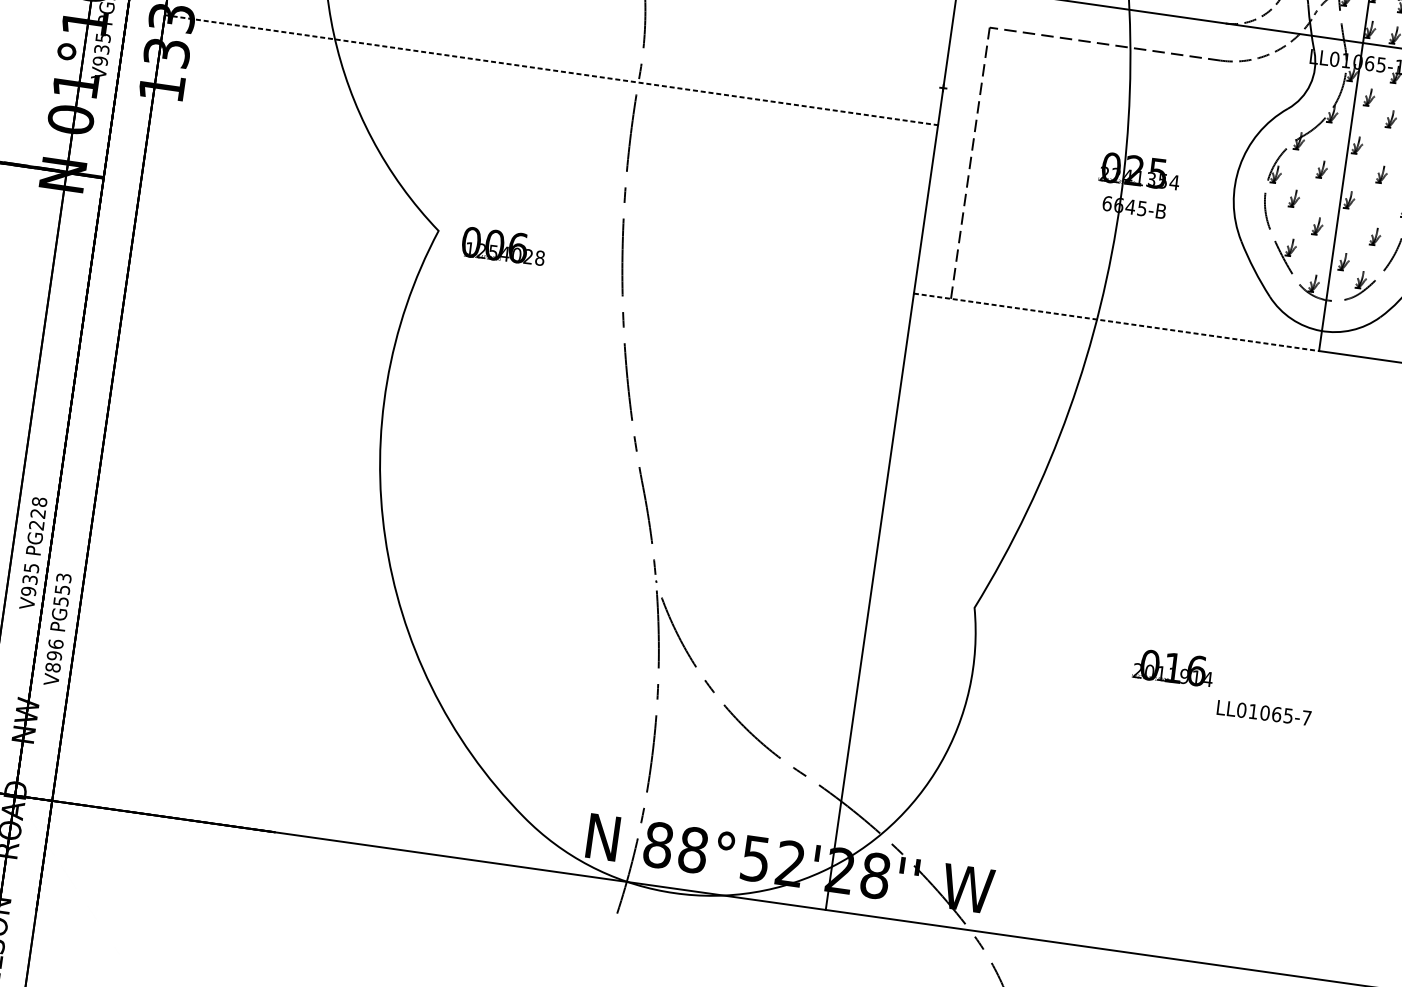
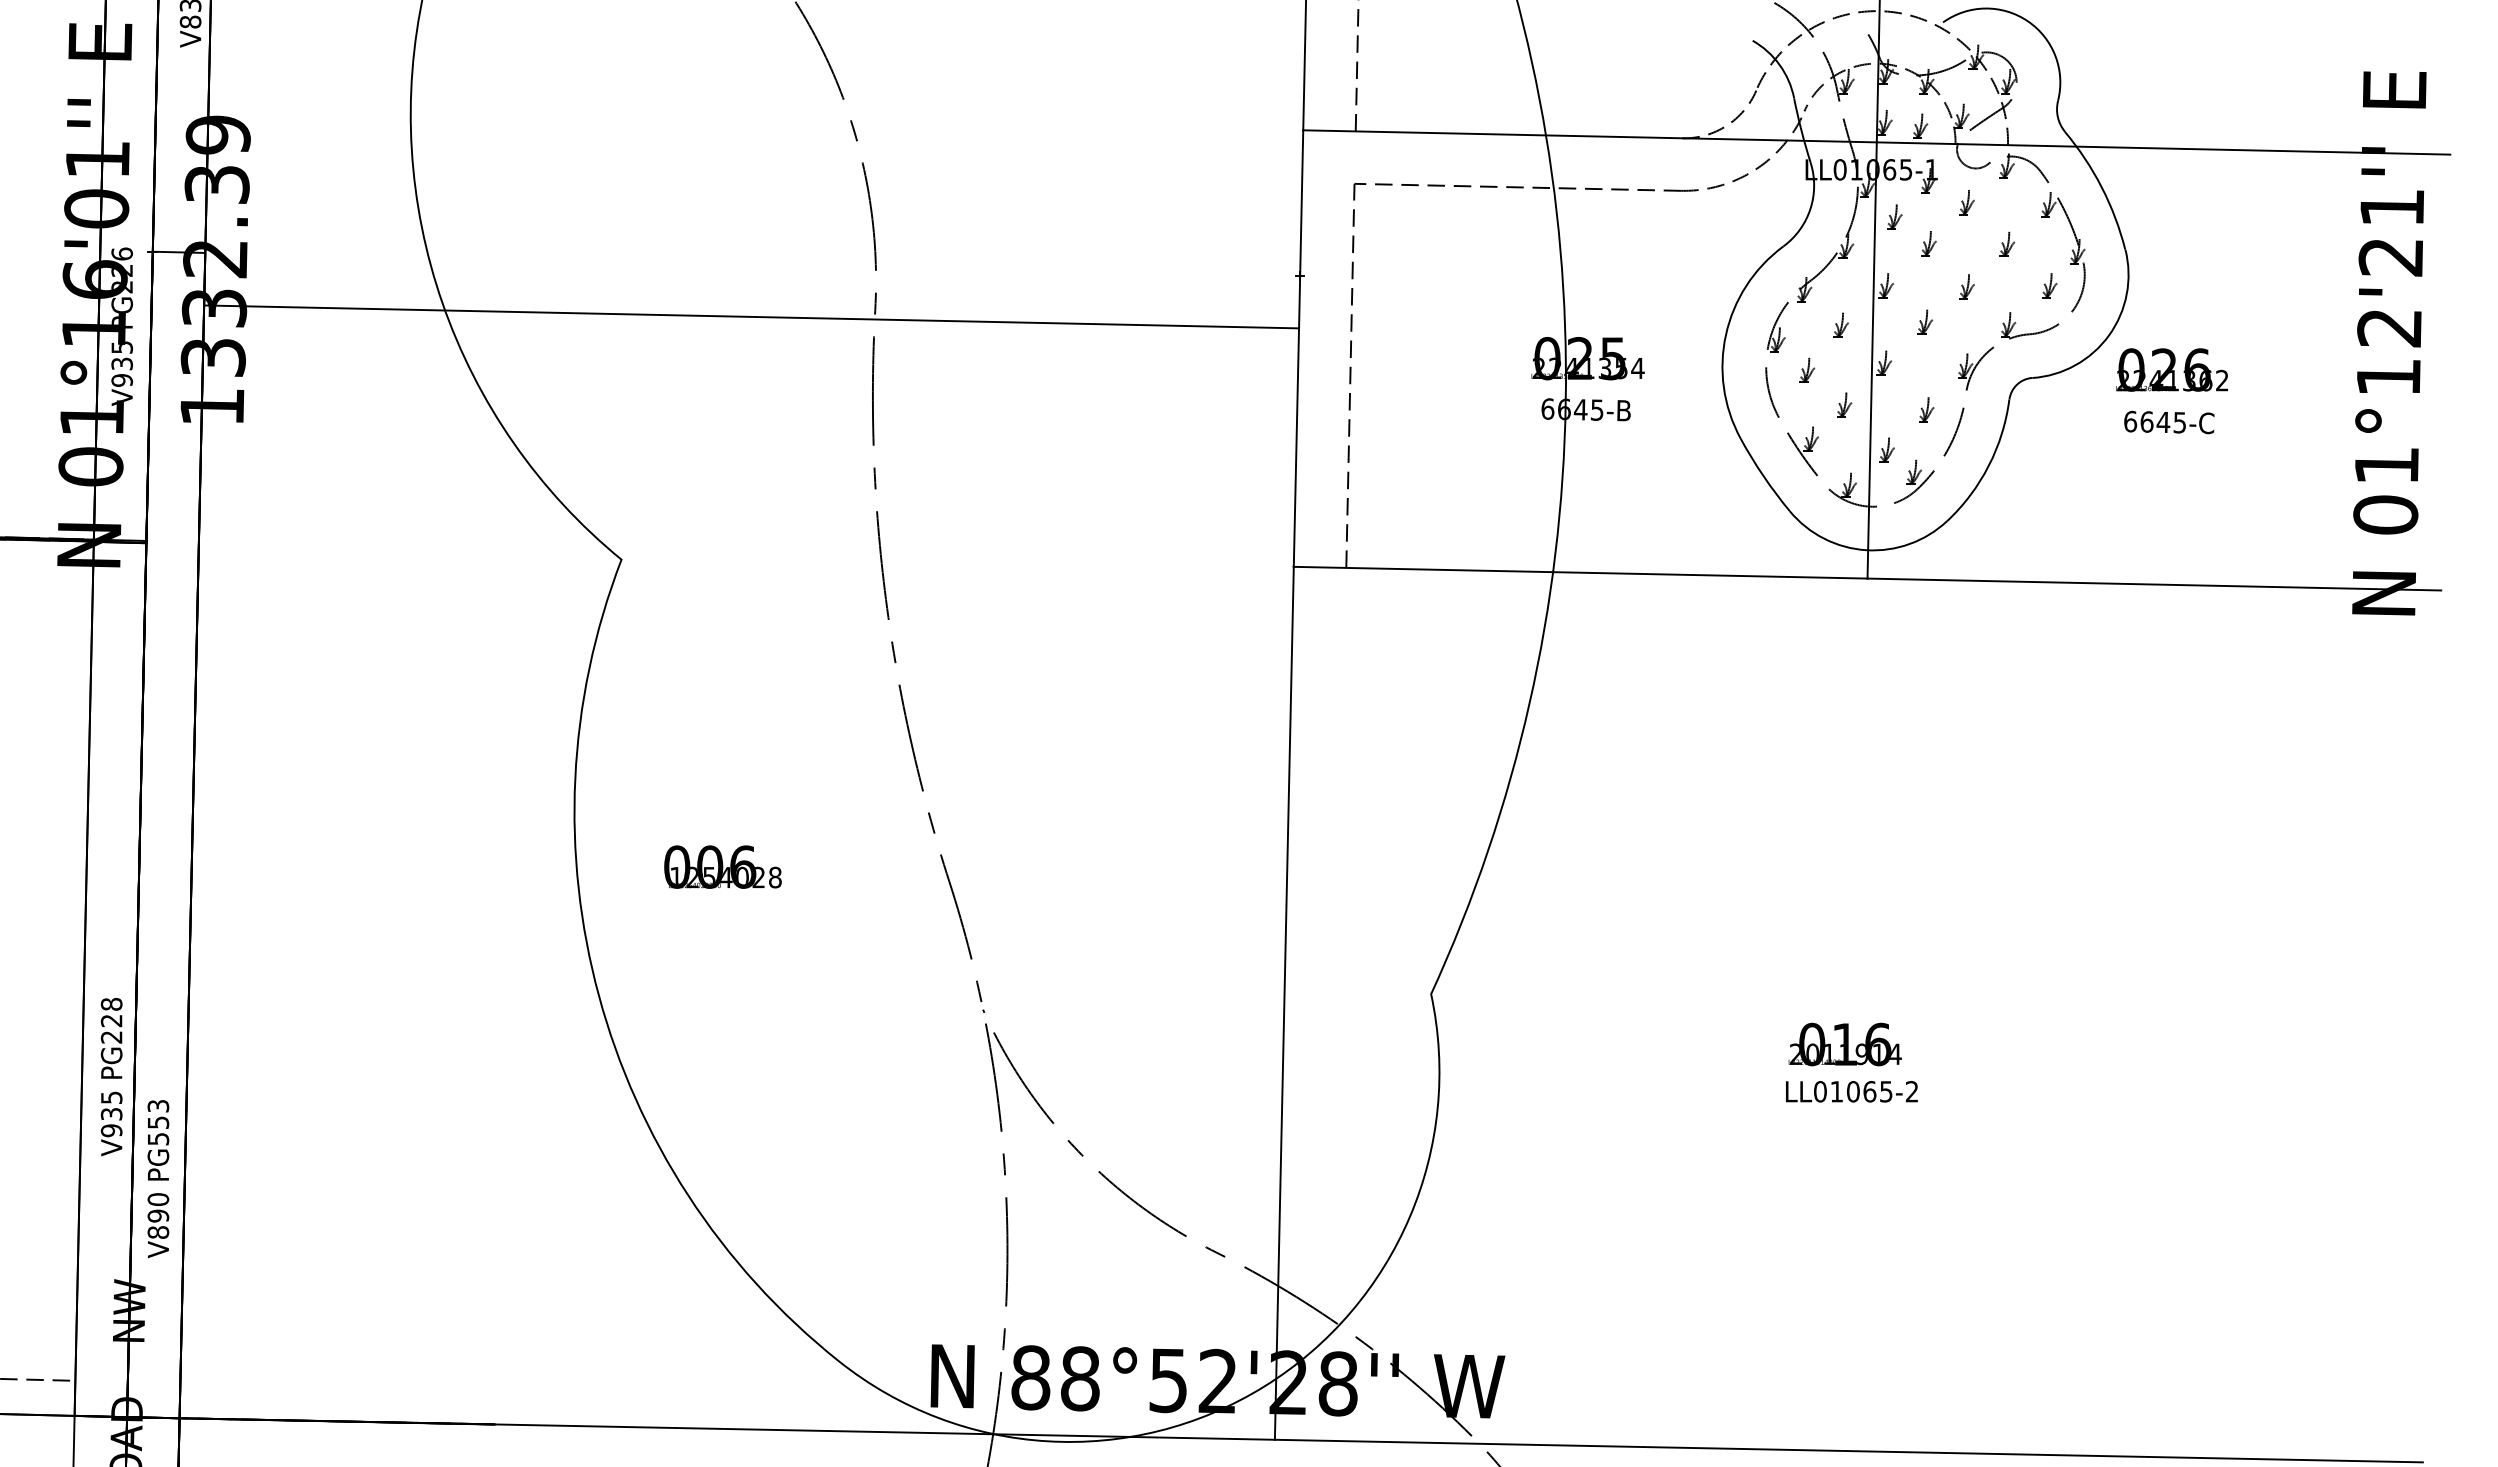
line: (551, 69) -> (751, 316), dashed -> solid
text: (503, 245) -> (722, 866), moved
line: (1116, 322) -> (1580, 572), dashed -> solid
text: (55, 644) -> (157, 1199), V896 -> V890
text: (1172, 668) -> (1844, 1044), moved
text: (1306, 717) -> (1911, 1091), LL01065-7 -> LL01065-2

